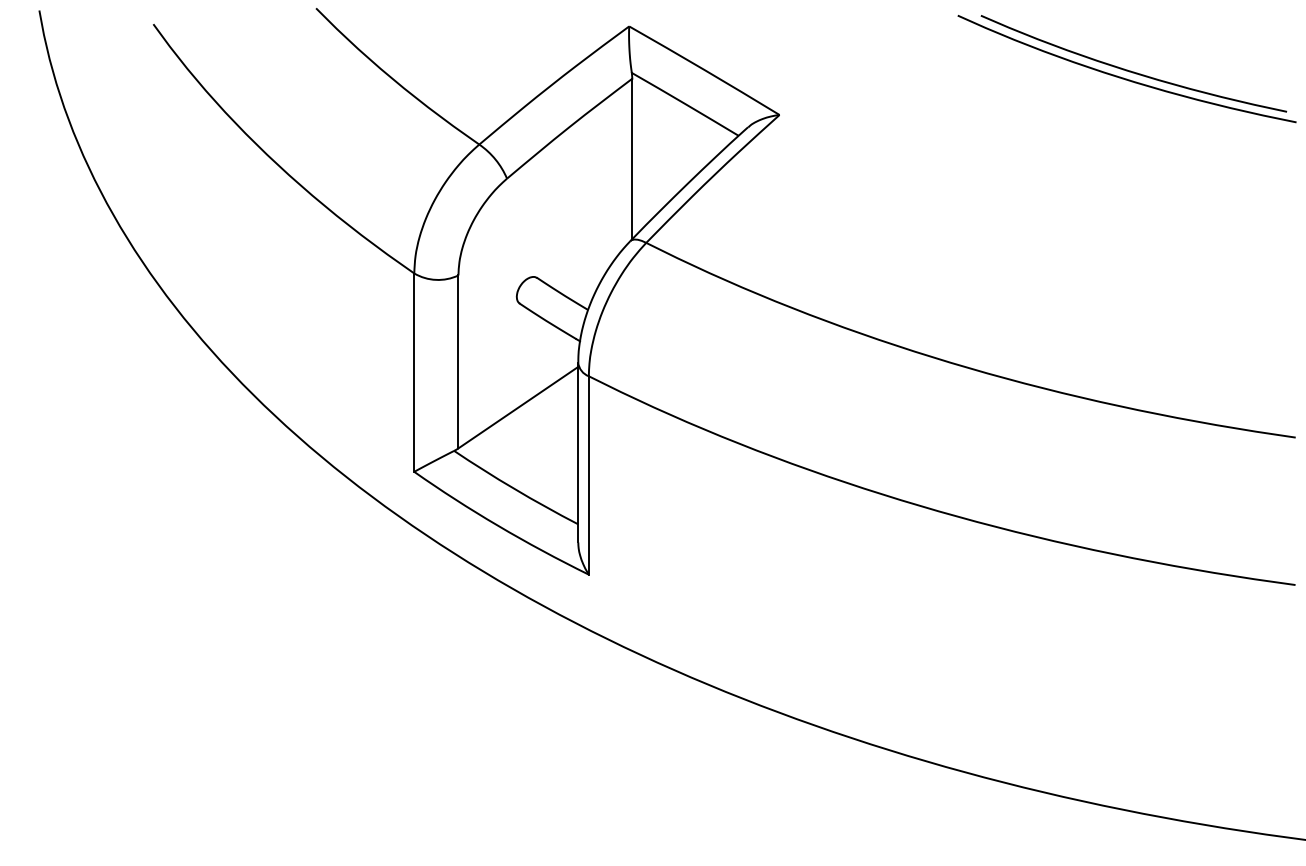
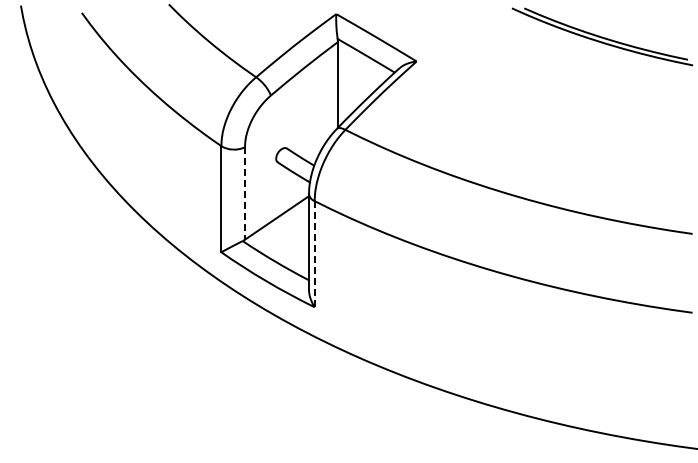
line: (457, 361) -> (244, 193), solid -> dashed
line: (588, 476) -> (314, 254), solid -> dashed

